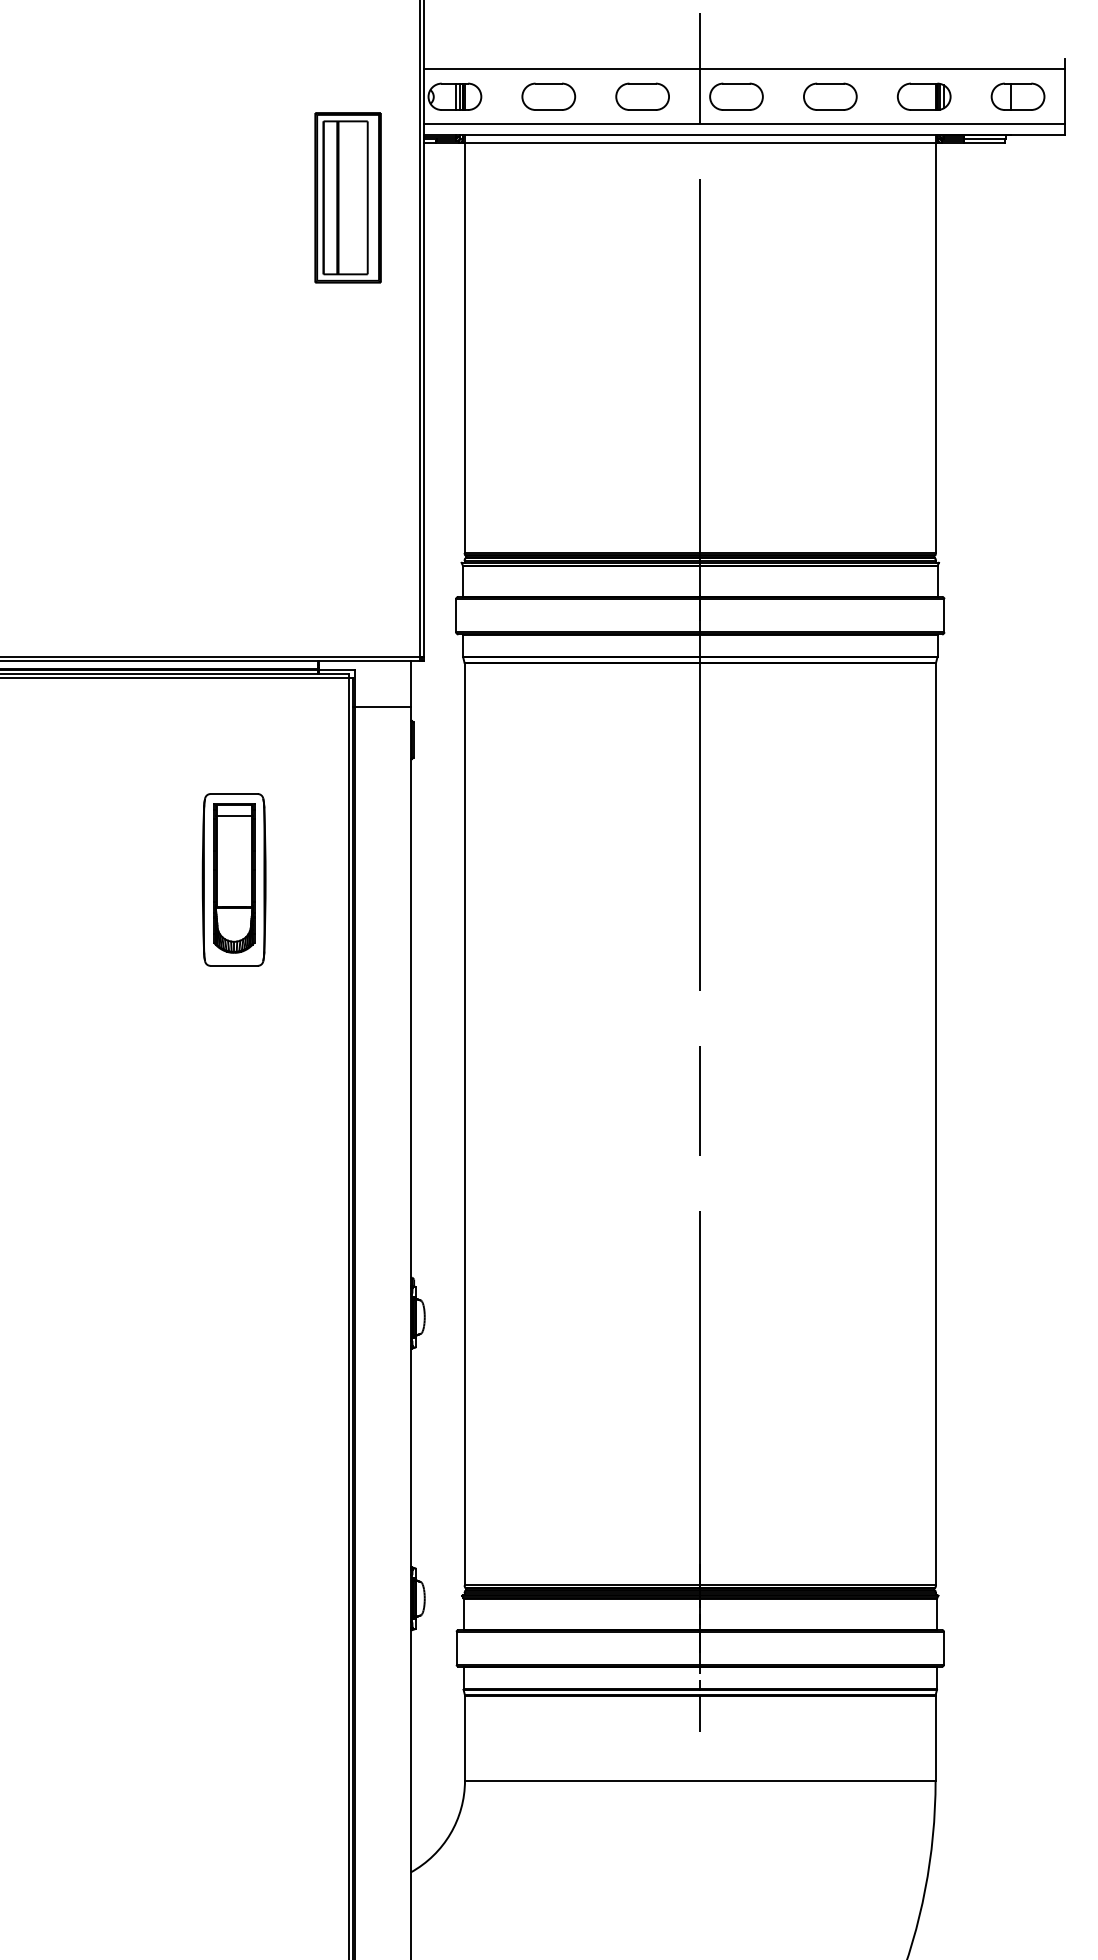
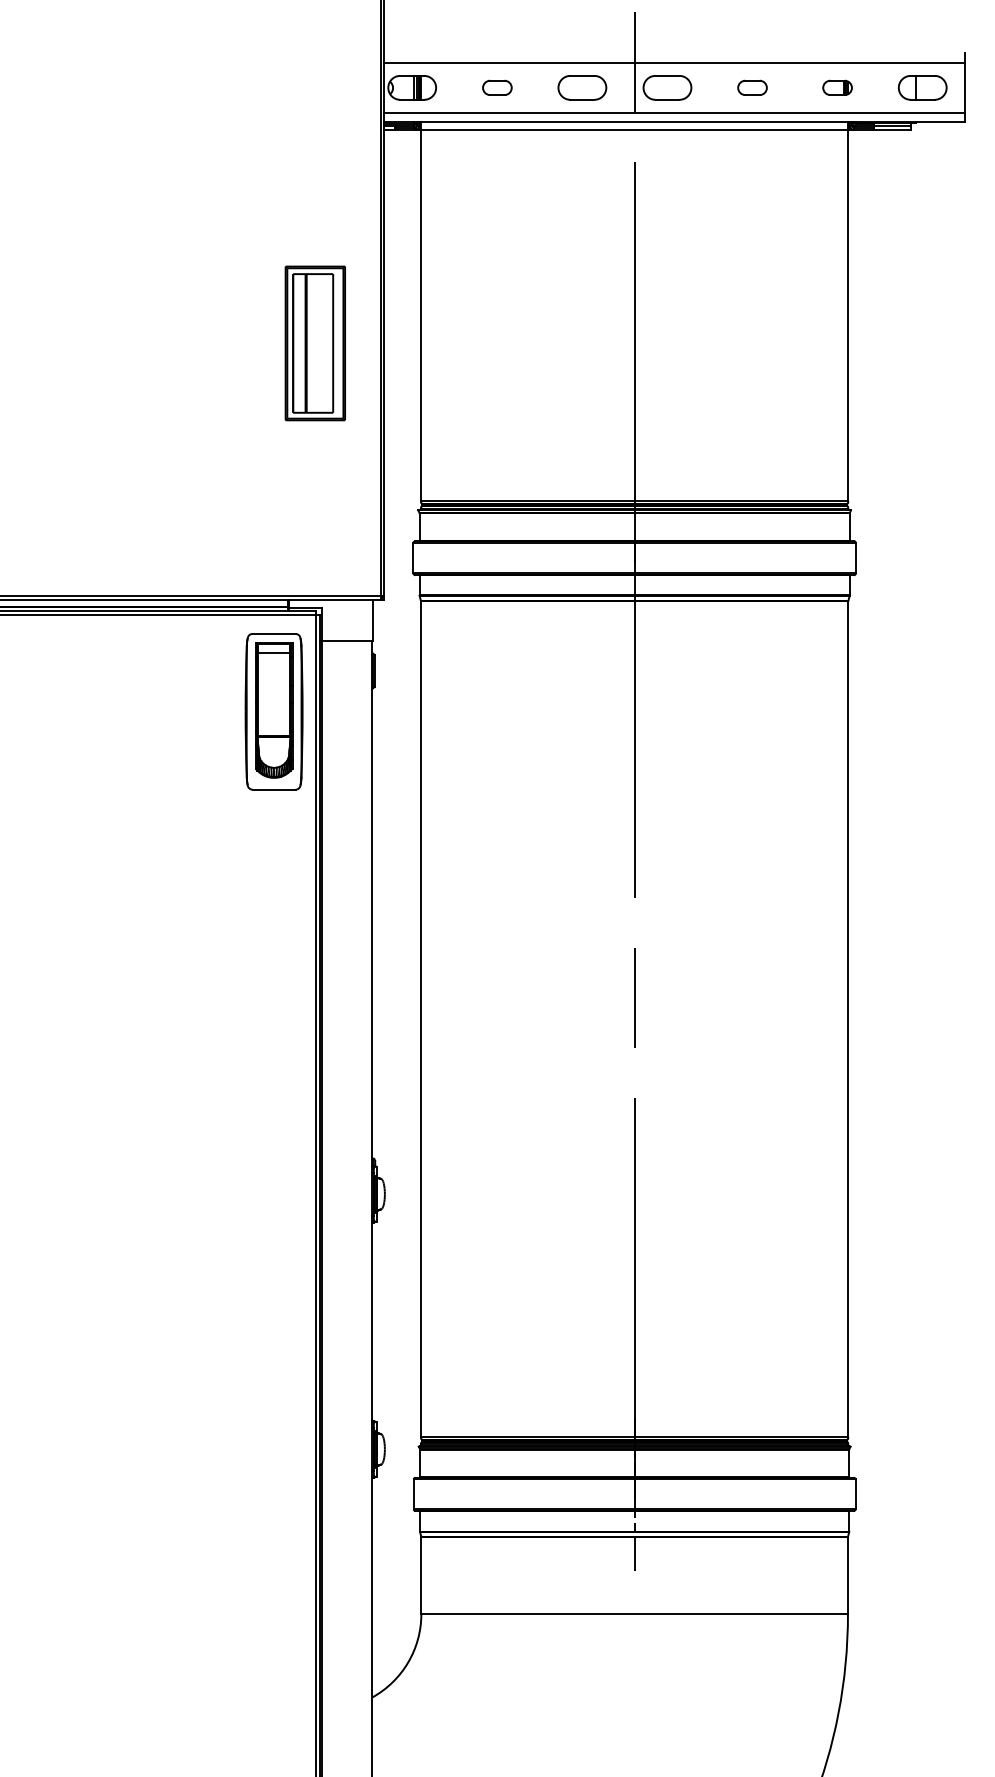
part: (549, 96) -> (497, 87), size x0.6
part: (830, 96) -> (752, 87), size x0.6
part: (924, 96) -> (837, 87), size x0.6
part: (347, 197) -> (314, 343), moved
part: (233, 879) -> (273, 711), moved

